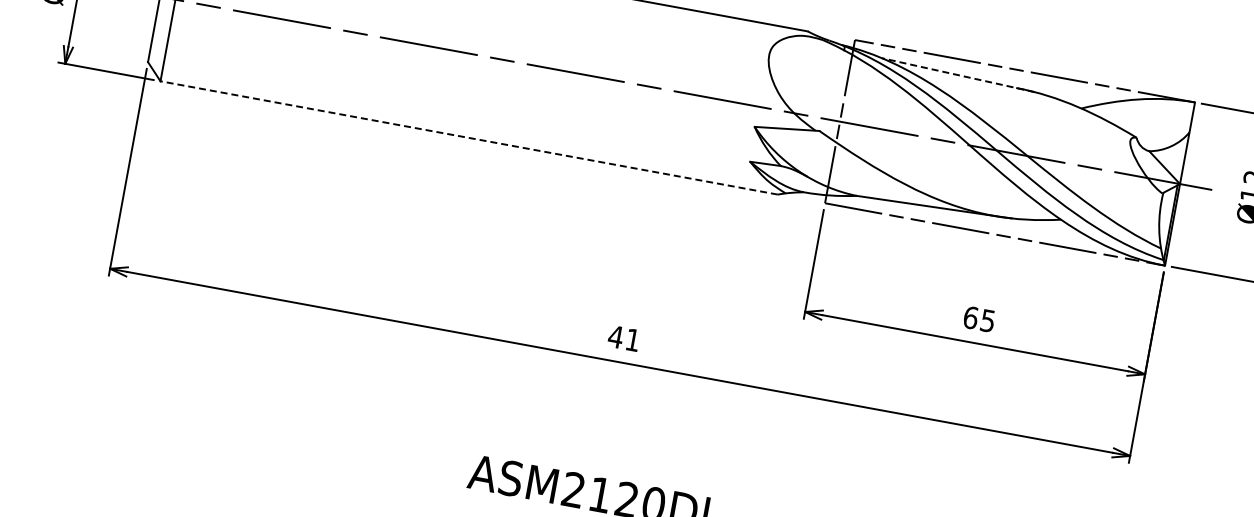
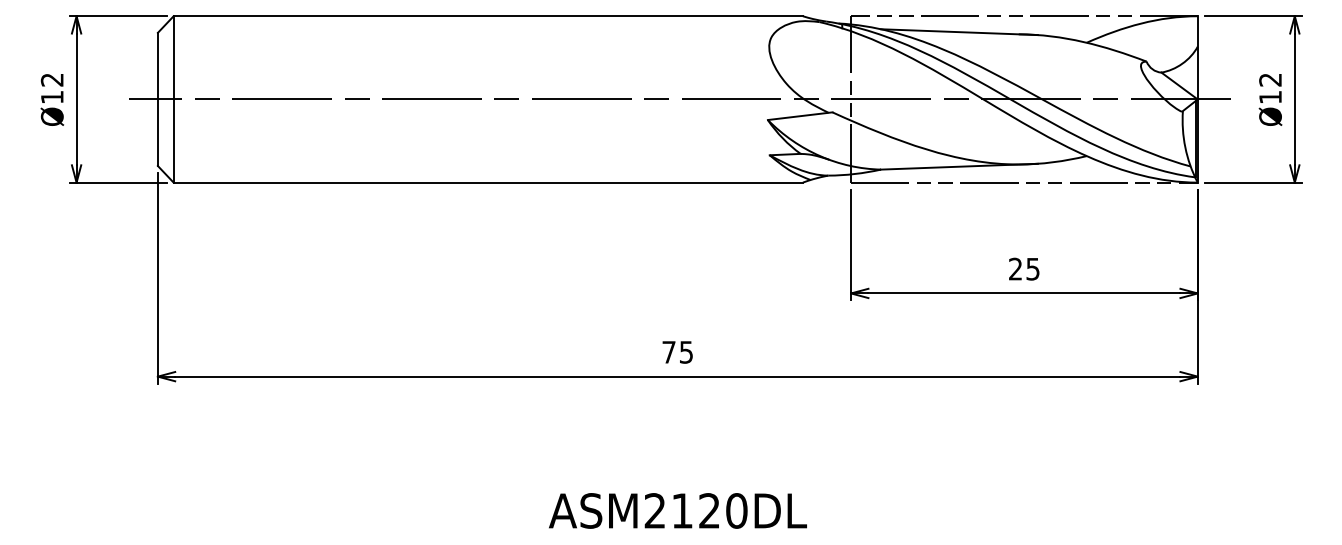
line: (957, 75) -> (958, 32), dashed -> solid
line: (469, 137) -> (488, 182), dashed -> solid
text: (970, 317) -> (1015, 268), 65 -> 25
text: (623, 338) -> (676, 352), 41 -> 75

